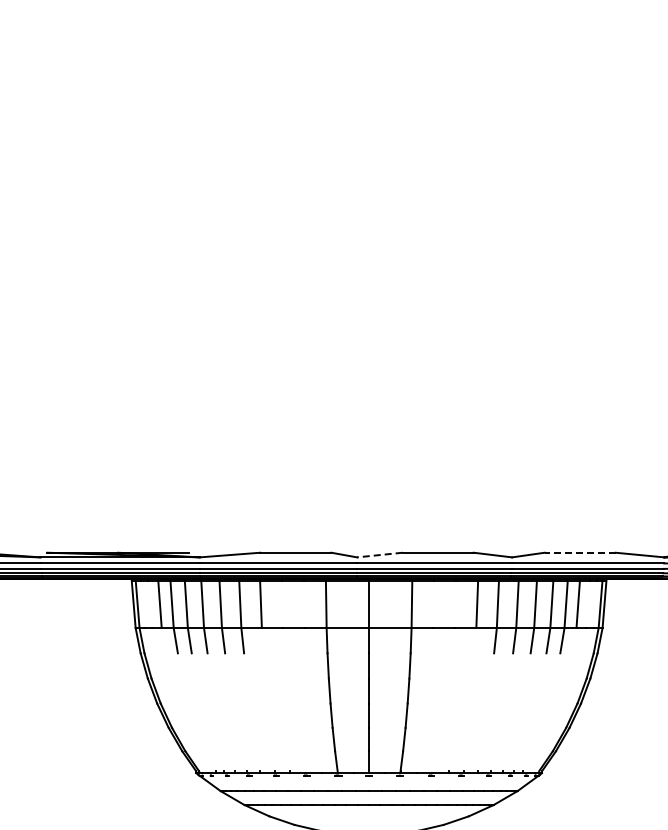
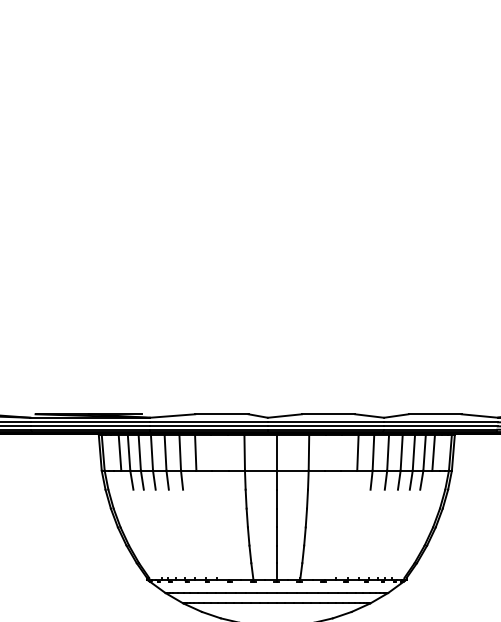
line: (579, 552) -> (434, 414), dashed -> solid
line: (379, 555) -> (284, 416), dashed -> solid

